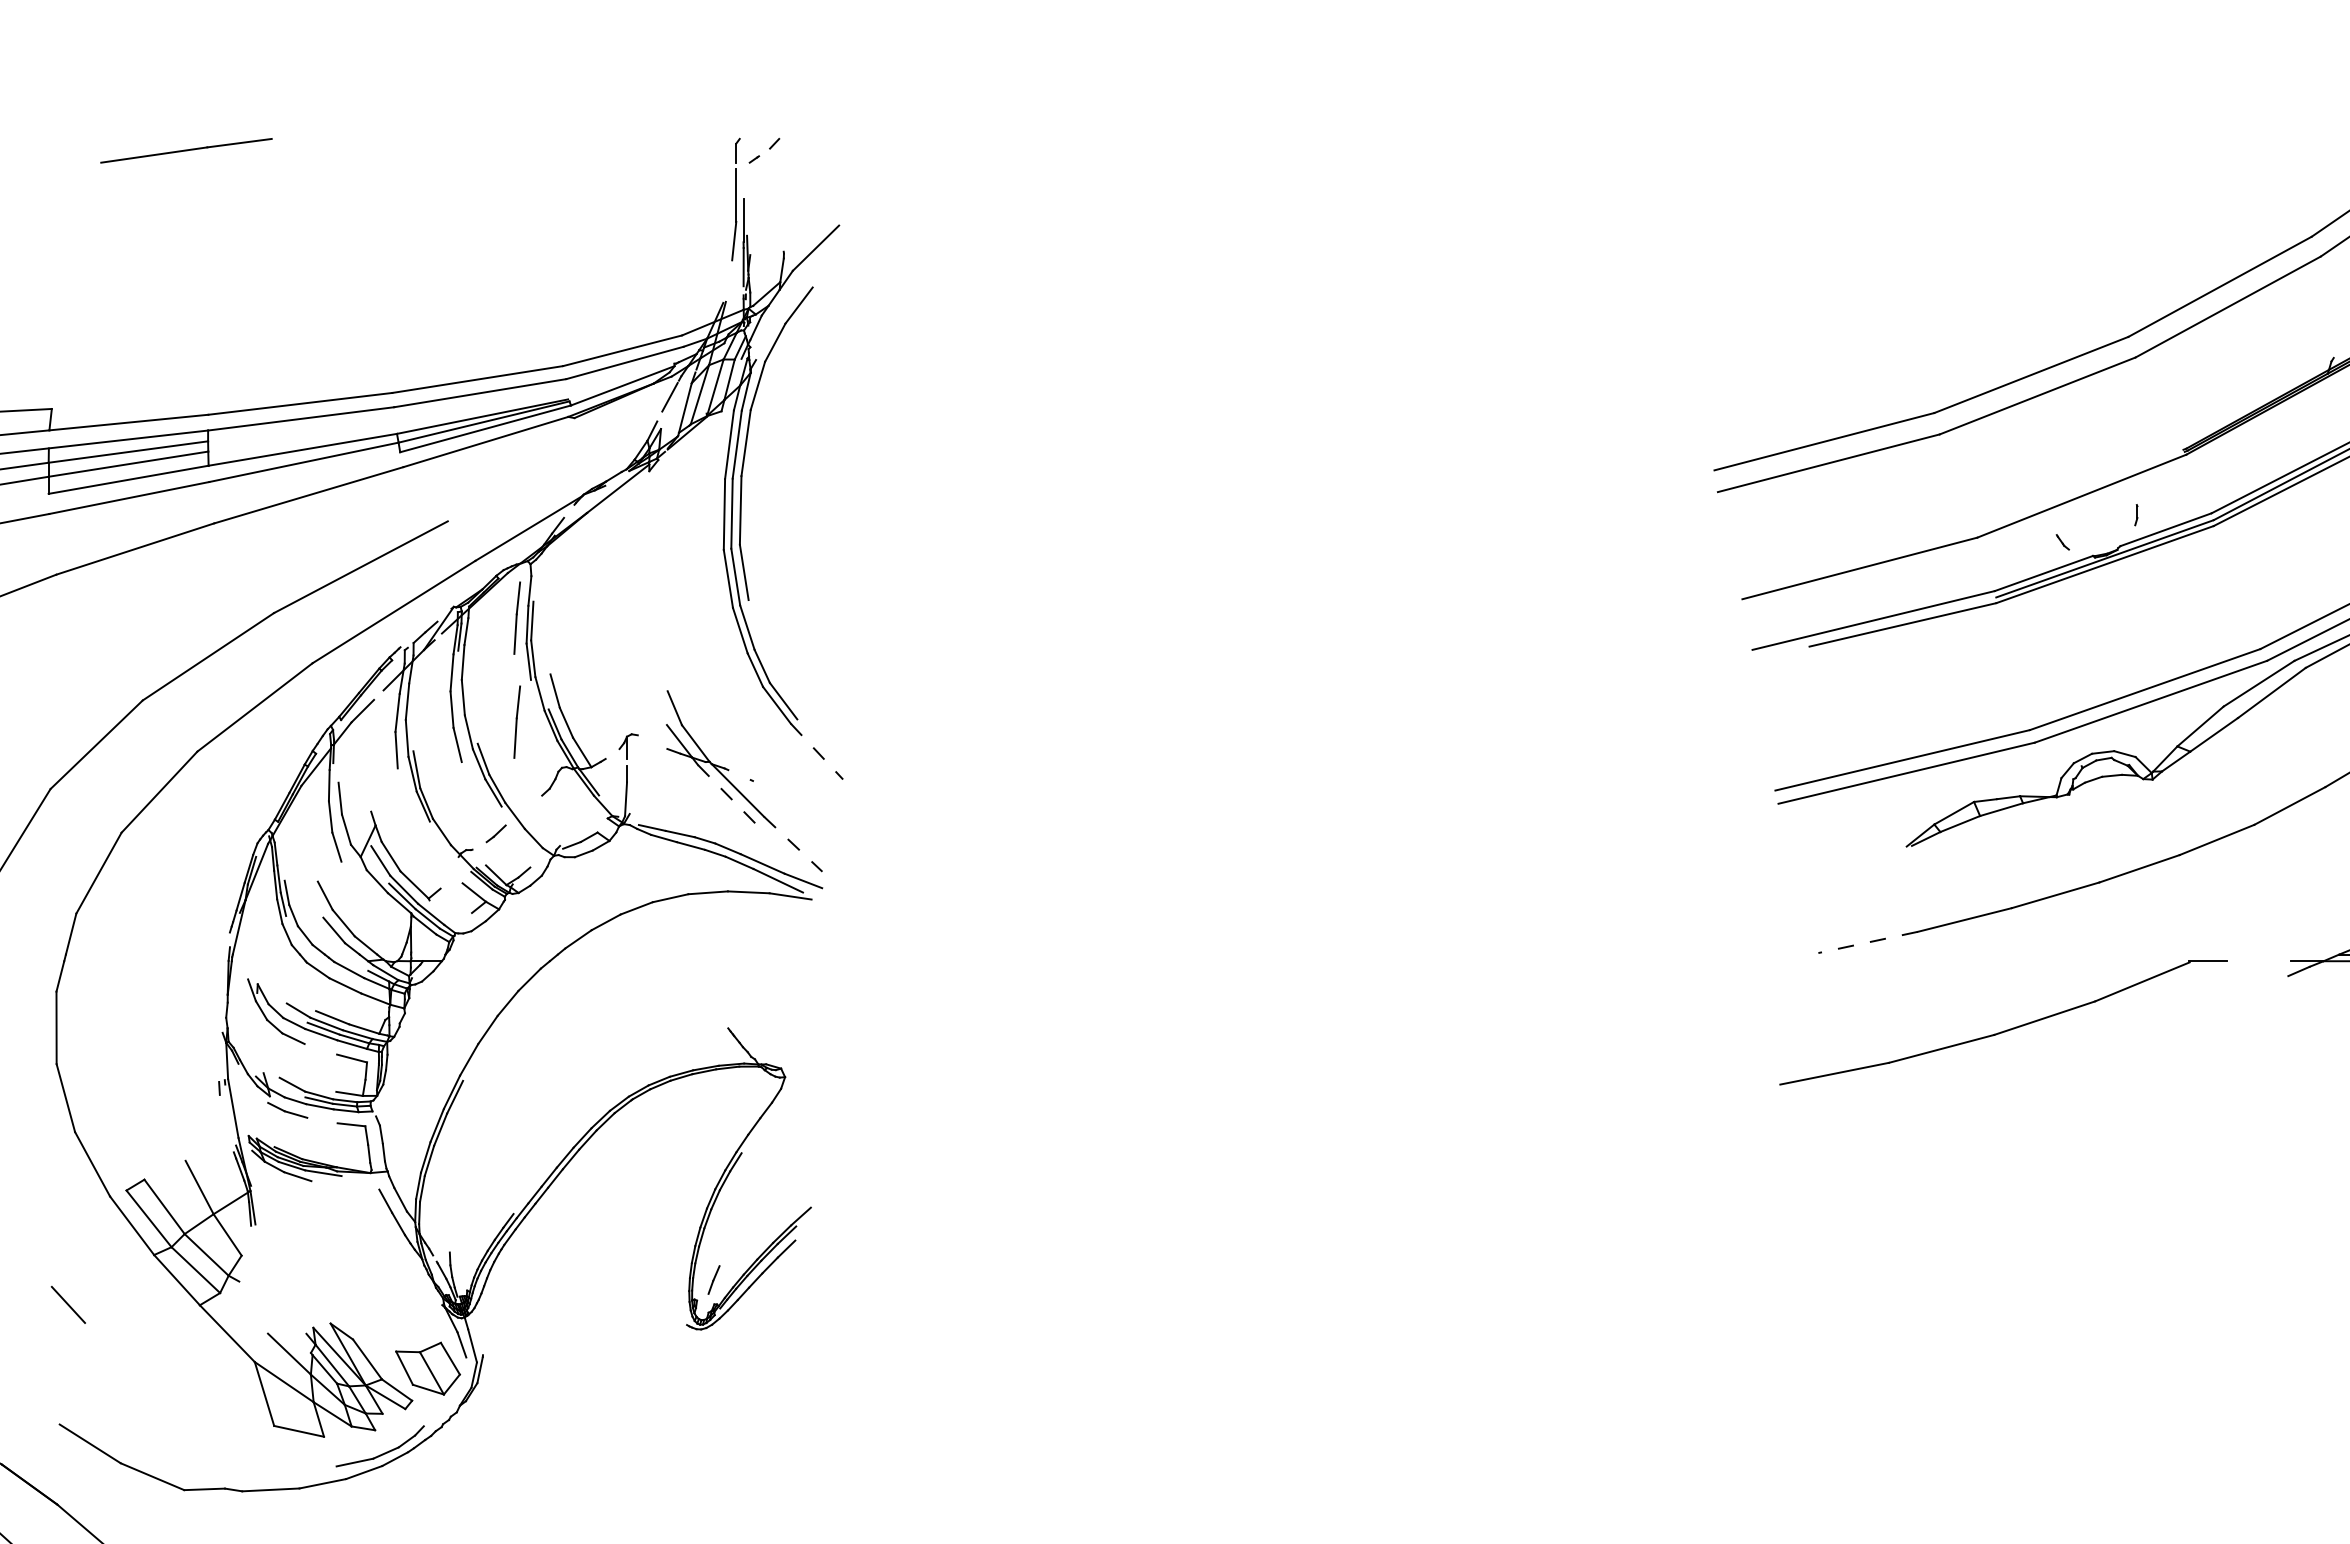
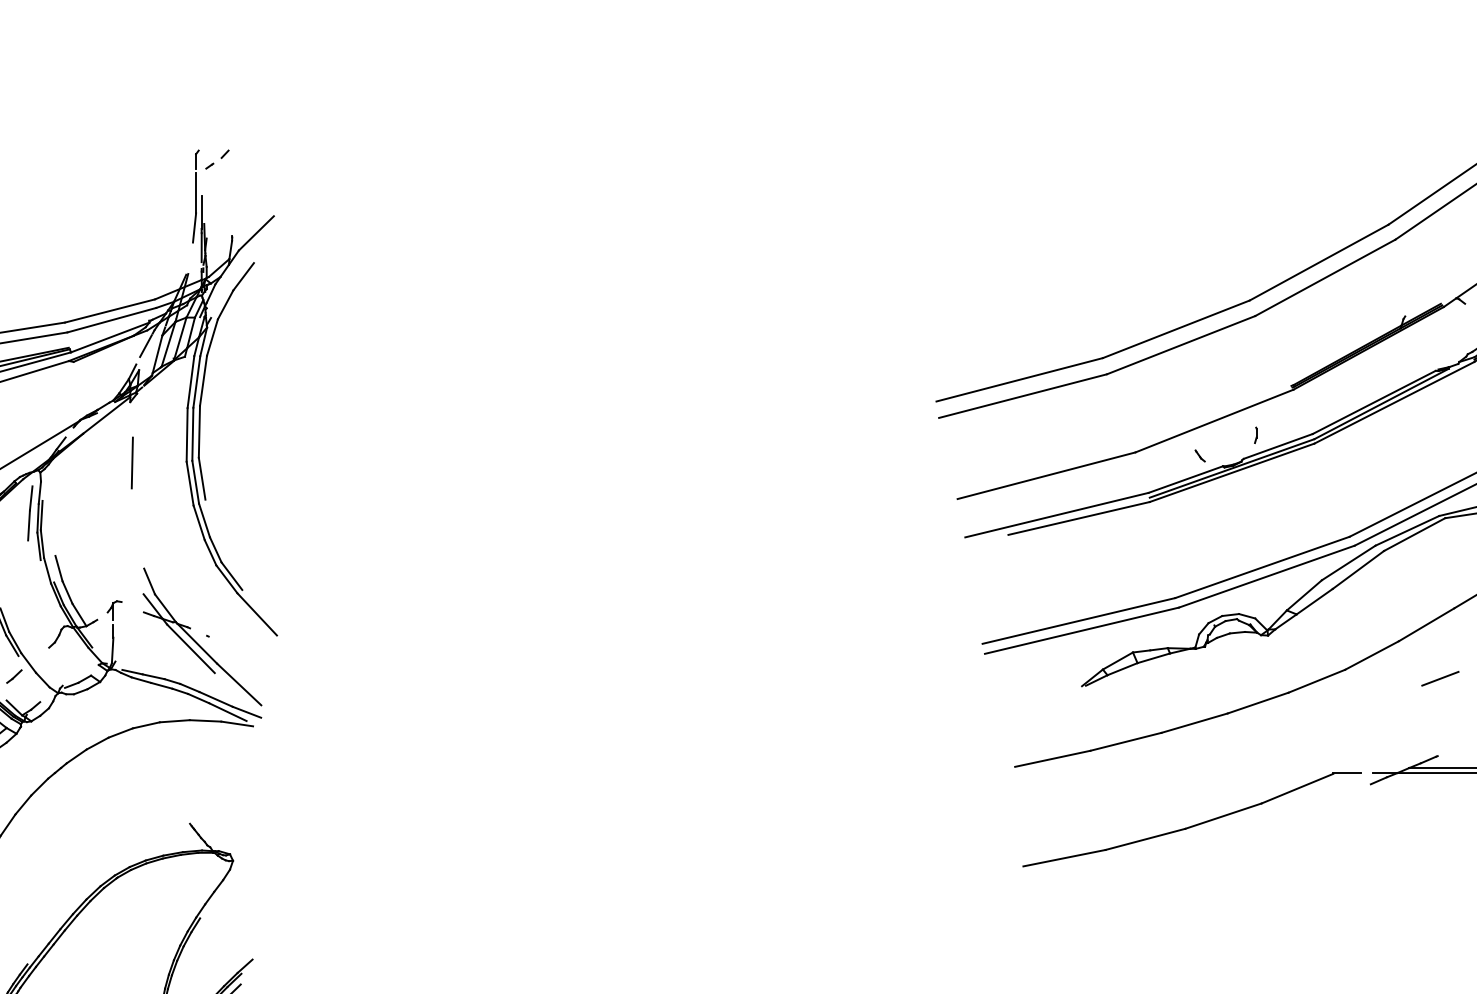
line: (651, 551) -> (131, 462), added
line: (516, 721) -> (29, 591), removed
line: (817, 752) -> (257, 615), dashed -> solid
line: (729, 797) -> (190, 649), dashed -> solid
line: (793, 844) -> (239, 684), dashed -> solid
line: (1868, 942) -> (1053, 758), dashed -> solid
part: (2006, 1029) -> (1194, 824), moved

